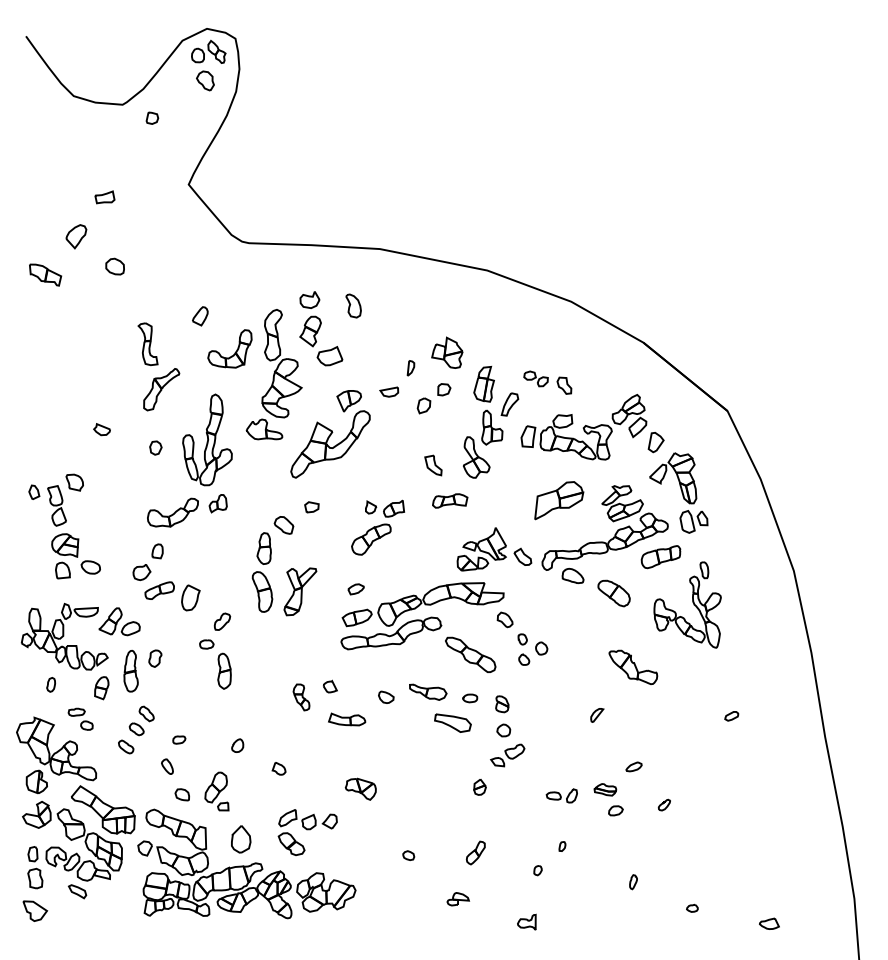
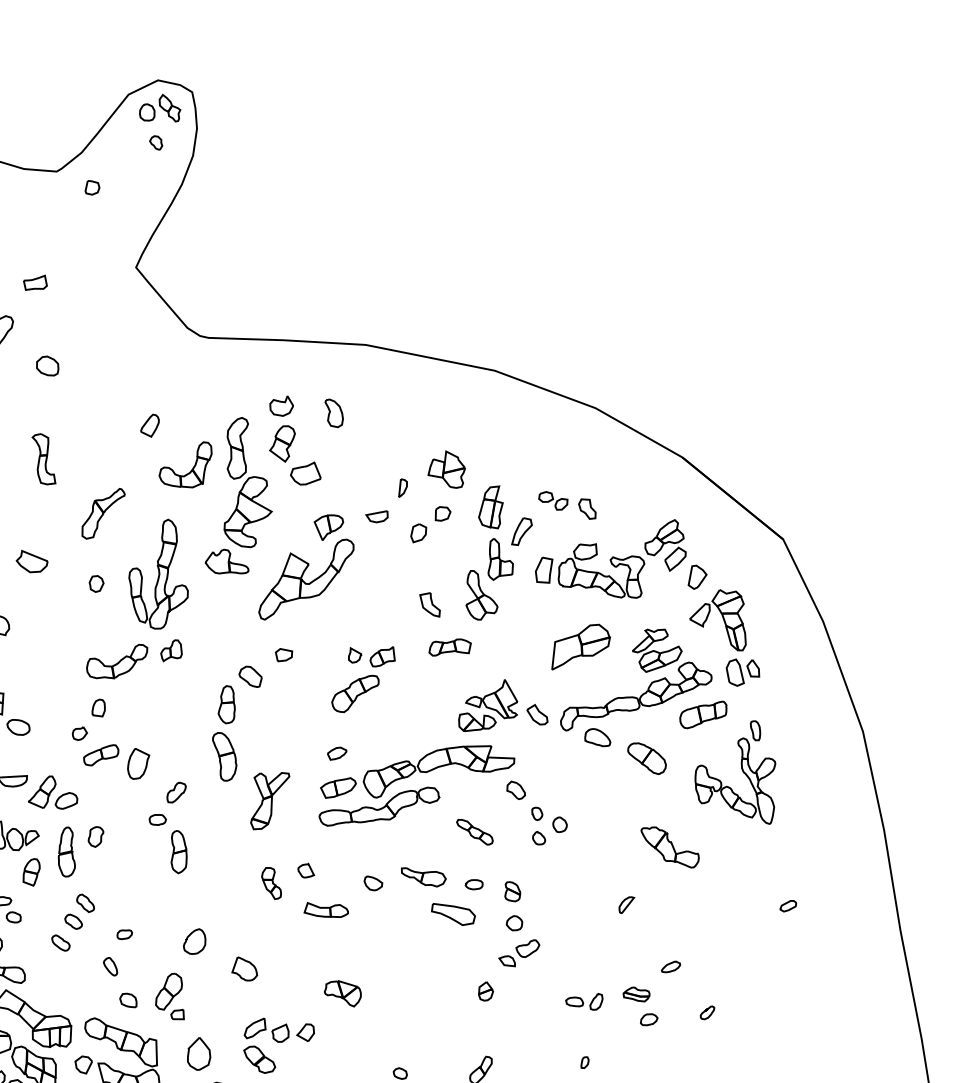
part: (205, 80) -> (156, 142), size x0.6
part: (147, 344) -> (43, 459), moved
part: (101, 429) -> (31, 561), size x1.6
part: (141, 572) -> (79, 733), size x0.7
part: (300, 591) -> (270, 800), moved
part: (470, 654) -> (474, 831), size x0.6
part: (237, 745) -> (194, 941), size x1.6
part: (278, 768) -> (243, 968), size x1.6

